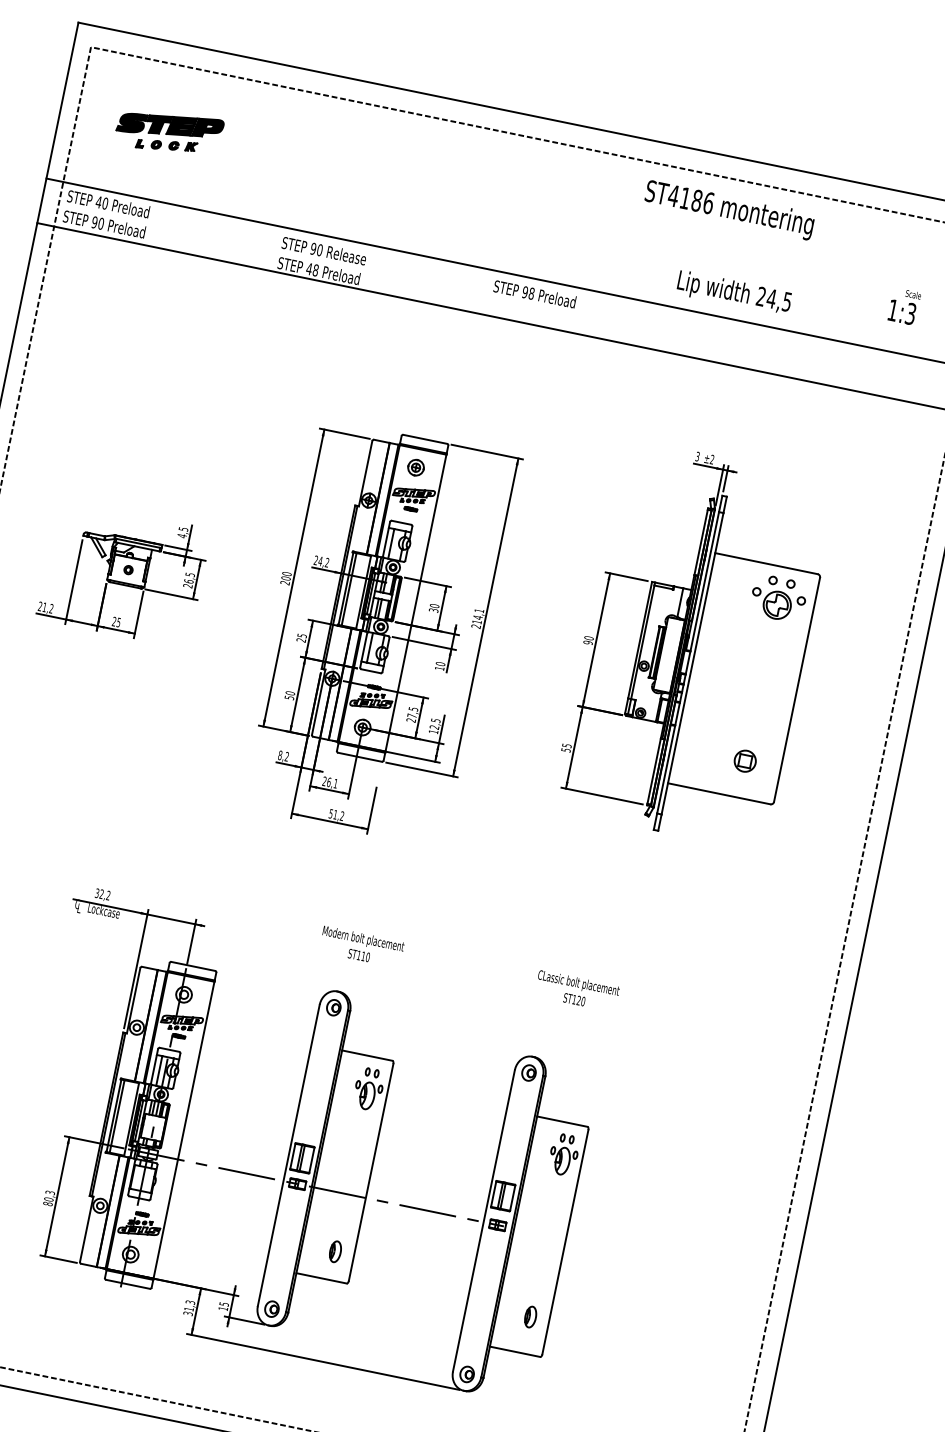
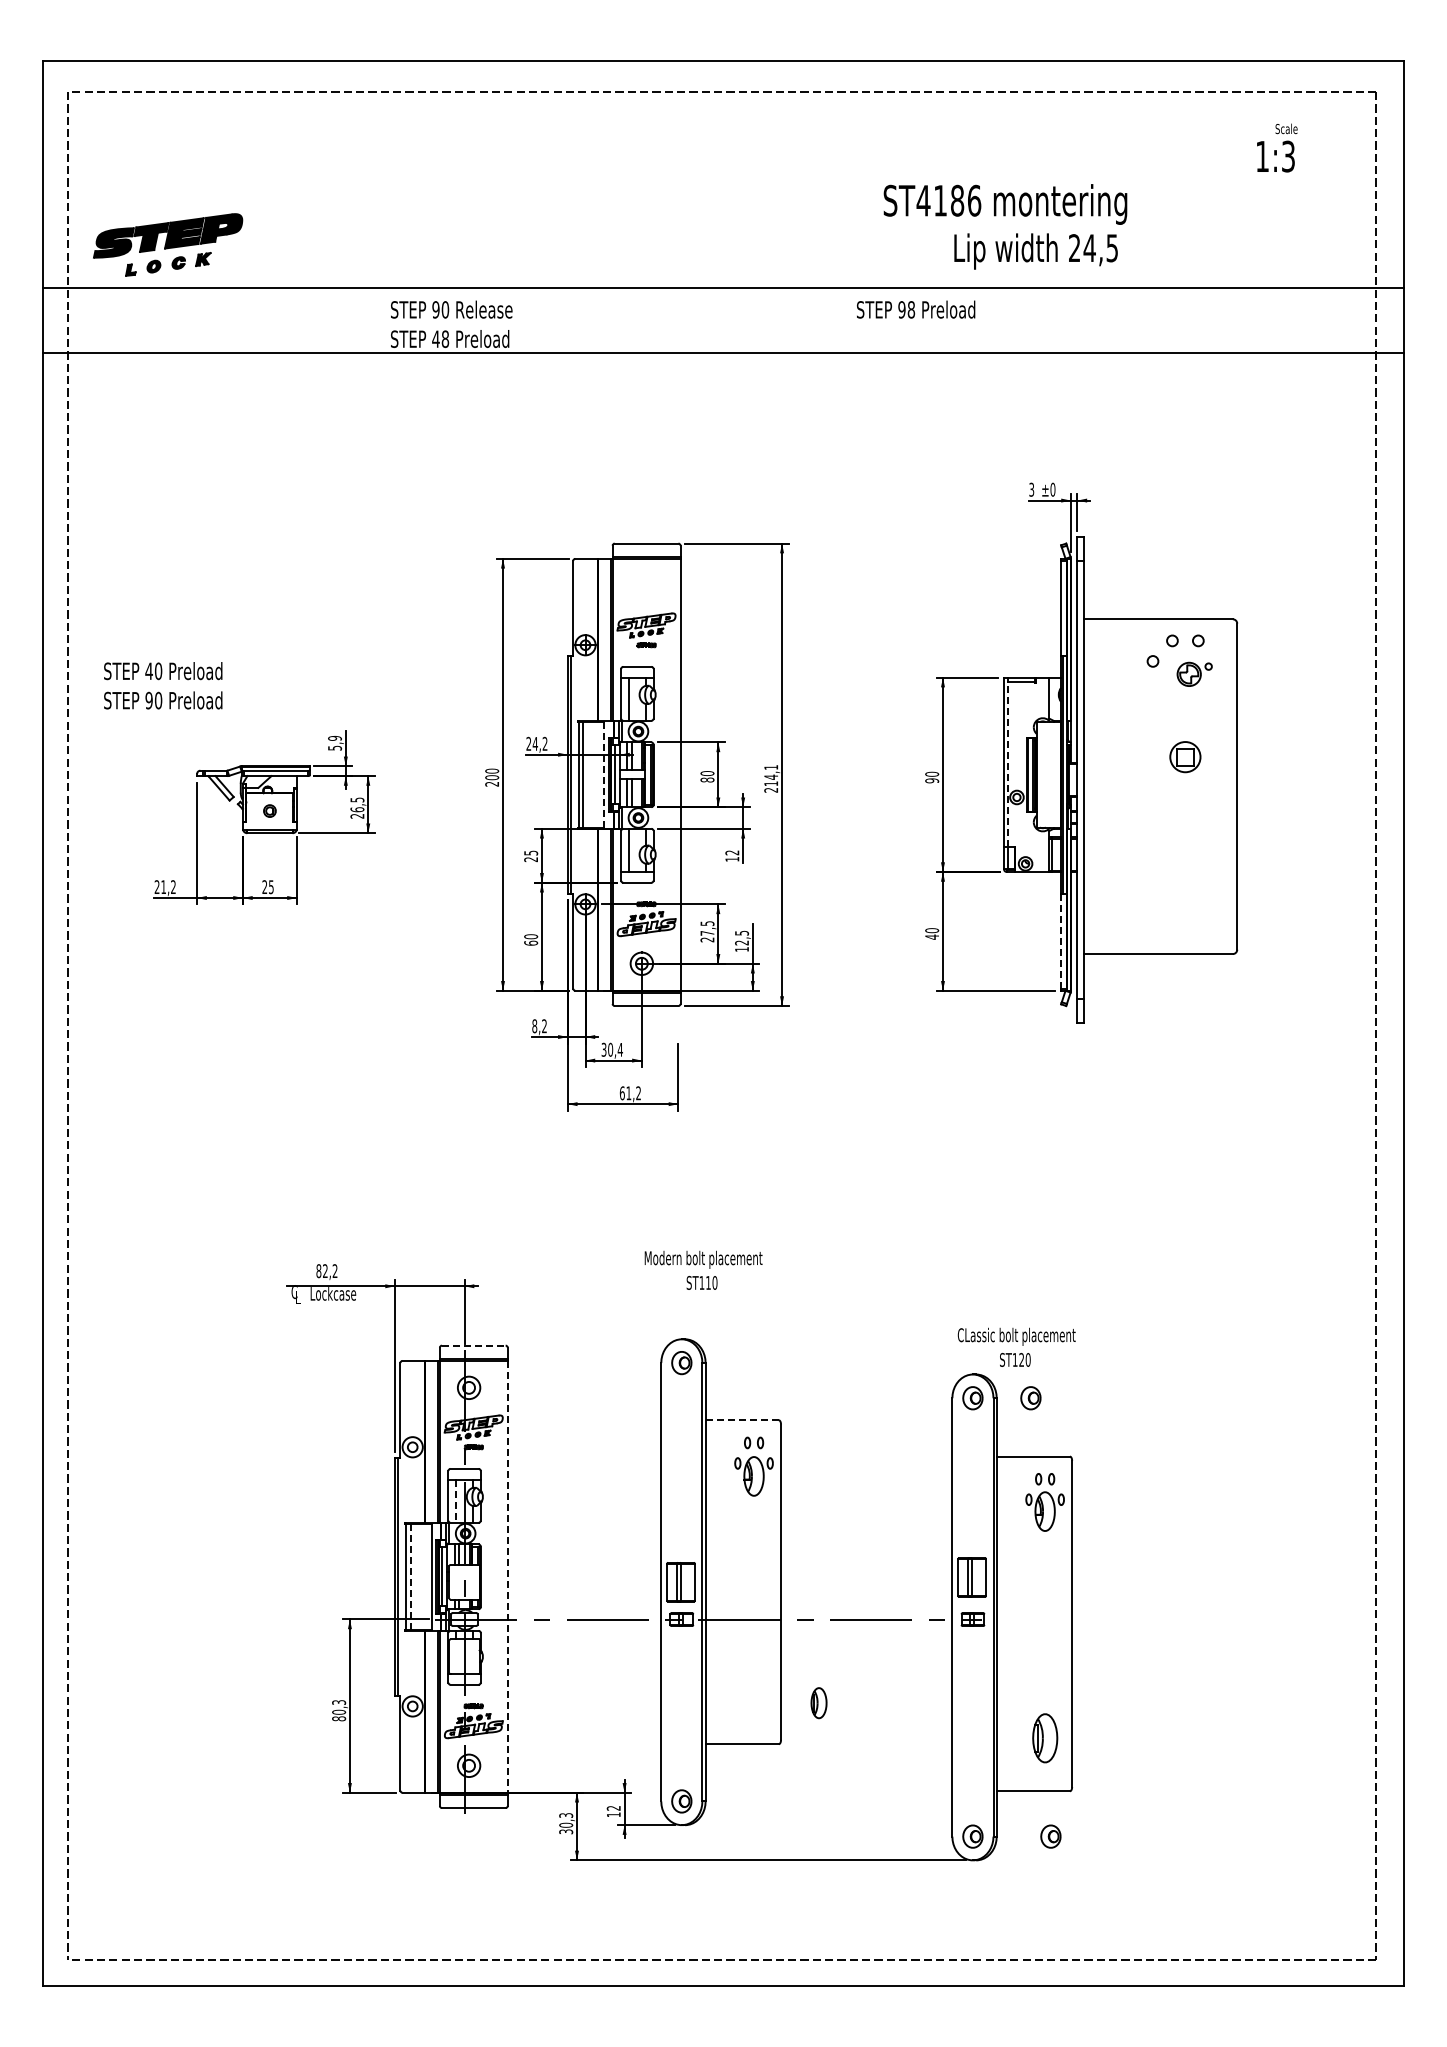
part: (169, 131) -> (168, 244), moved
text: (729, 210) -> (1005, 204), moved
text: (106, 214) -> (163, 685), moved
text: (535, 294) -> (916, 309), moved
text: (904, 306) -> (1277, 147), moved
text: (711, 459) -> (1052, 489), ±2 -> ±0
part: (415, 467) -> (641, 585), removed
text: (183, 532) -> (335, 743), 4,5 -> 5,9
line: (363, 592) -> (604, 774), solid -> dashed
part: (783, 606) -> (1194, 674), size x0.6
text: (433, 610) -> (707, 779), 30 -> 80
line: (642, 642) -> (1008, 764), solid -> dashed
text: (440, 663) -> (732, 852), 10 -> 12
text: (289, 697) -> (531, 942), 50 -> 60
text: (566, 747) -> (932, 933), 55 -> 40
part: (745, 761) -> (1185, 757), moved
line: (654, 771) -> (1061, 941), solid -> dashed
text: (329, 782) -> (611, 1049), 26,1 -> 30,4
text: (330, 813) -> (621, 1093), 51,2 -> 61,2
text: (96, 893) -> (318, 1271), 32,2 -> 82,2
line: (193, 966) -> (473, 1345), solid -> dashed
text: (577, 990) -> (1016, 1346), moved
line: (367, 1055) -> (742, 1420), solid -> dashed
line: (159, 1071) -> (456, 1501), solid -> dashed
part: (568, 1081) -> (1030, 1398), added
line: (117, 1116) -> (410, 1576), solid -> dashed
line: (183, 1129) -> (507, 1576), solid -> dashed
part: (335, 1251) -> (818, 1703), moved
text: (223, 1304) -> (613, 1808), 15 -> 12
text: (189, 1308) -> (566, 1824), 31,3 -> 30,3
part: (530, 1317) -> (1044, 1738), size x1.6
part: (520, 1385) -> (1050, 1836), added

